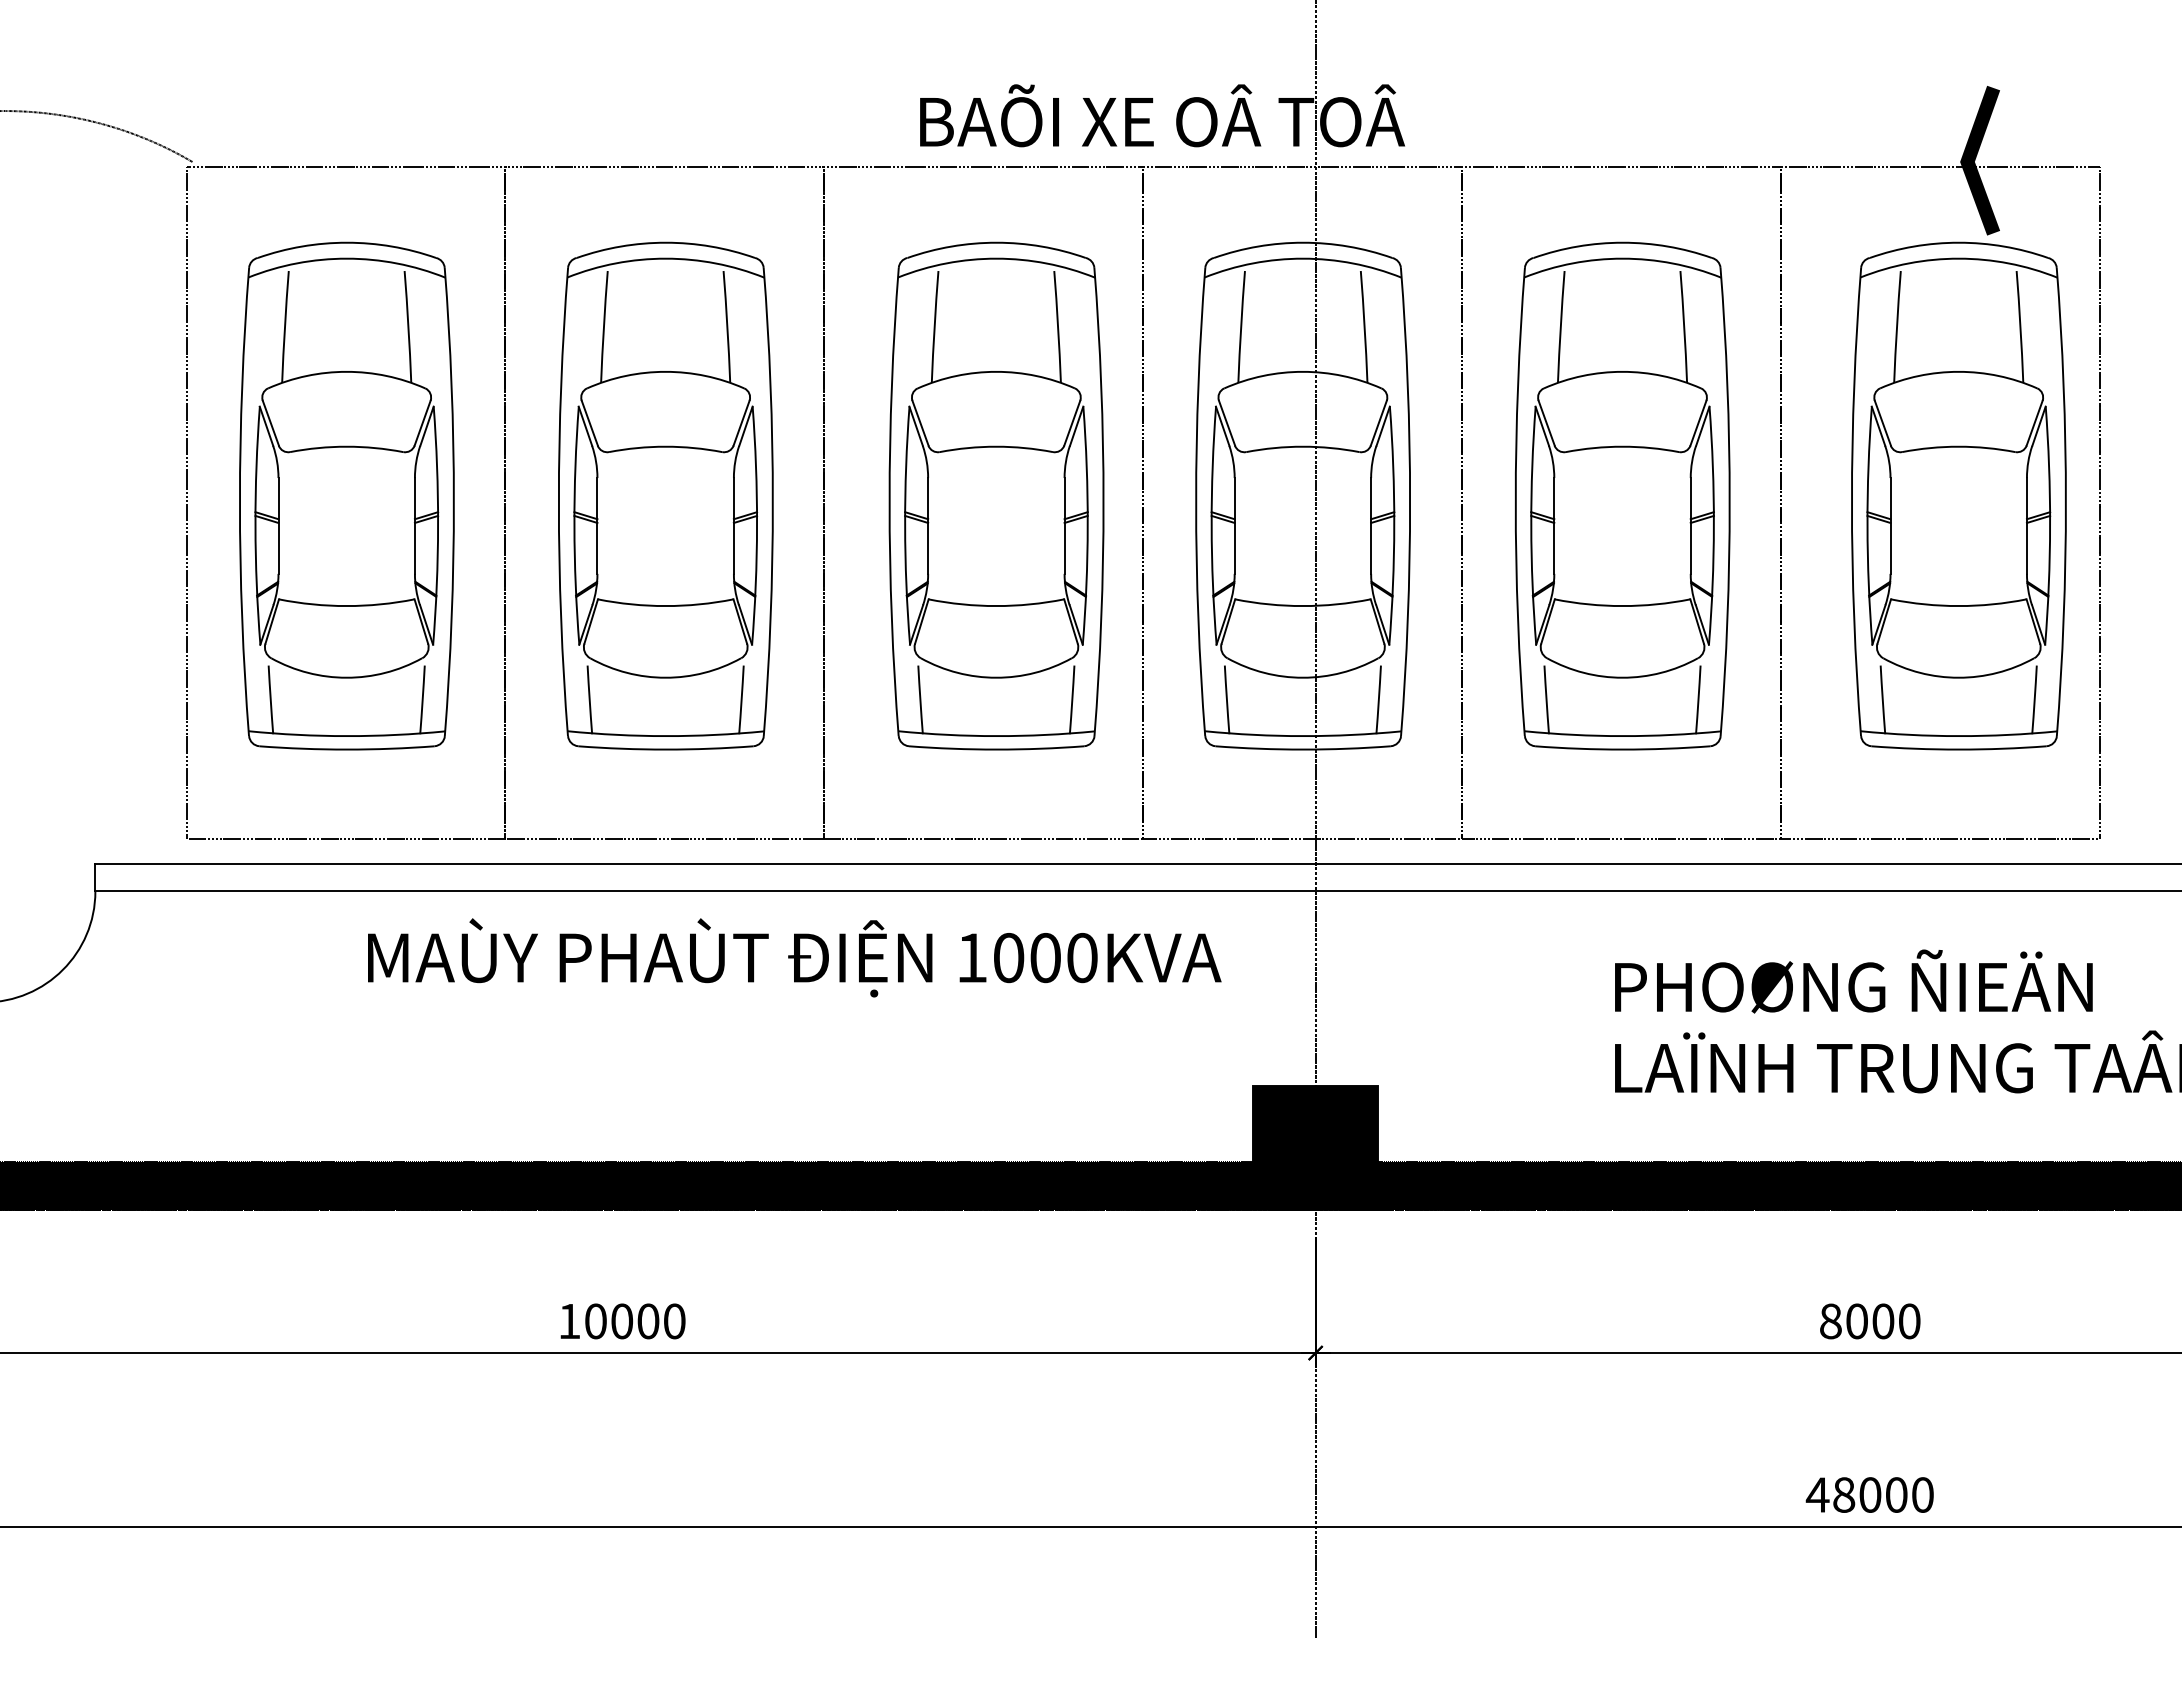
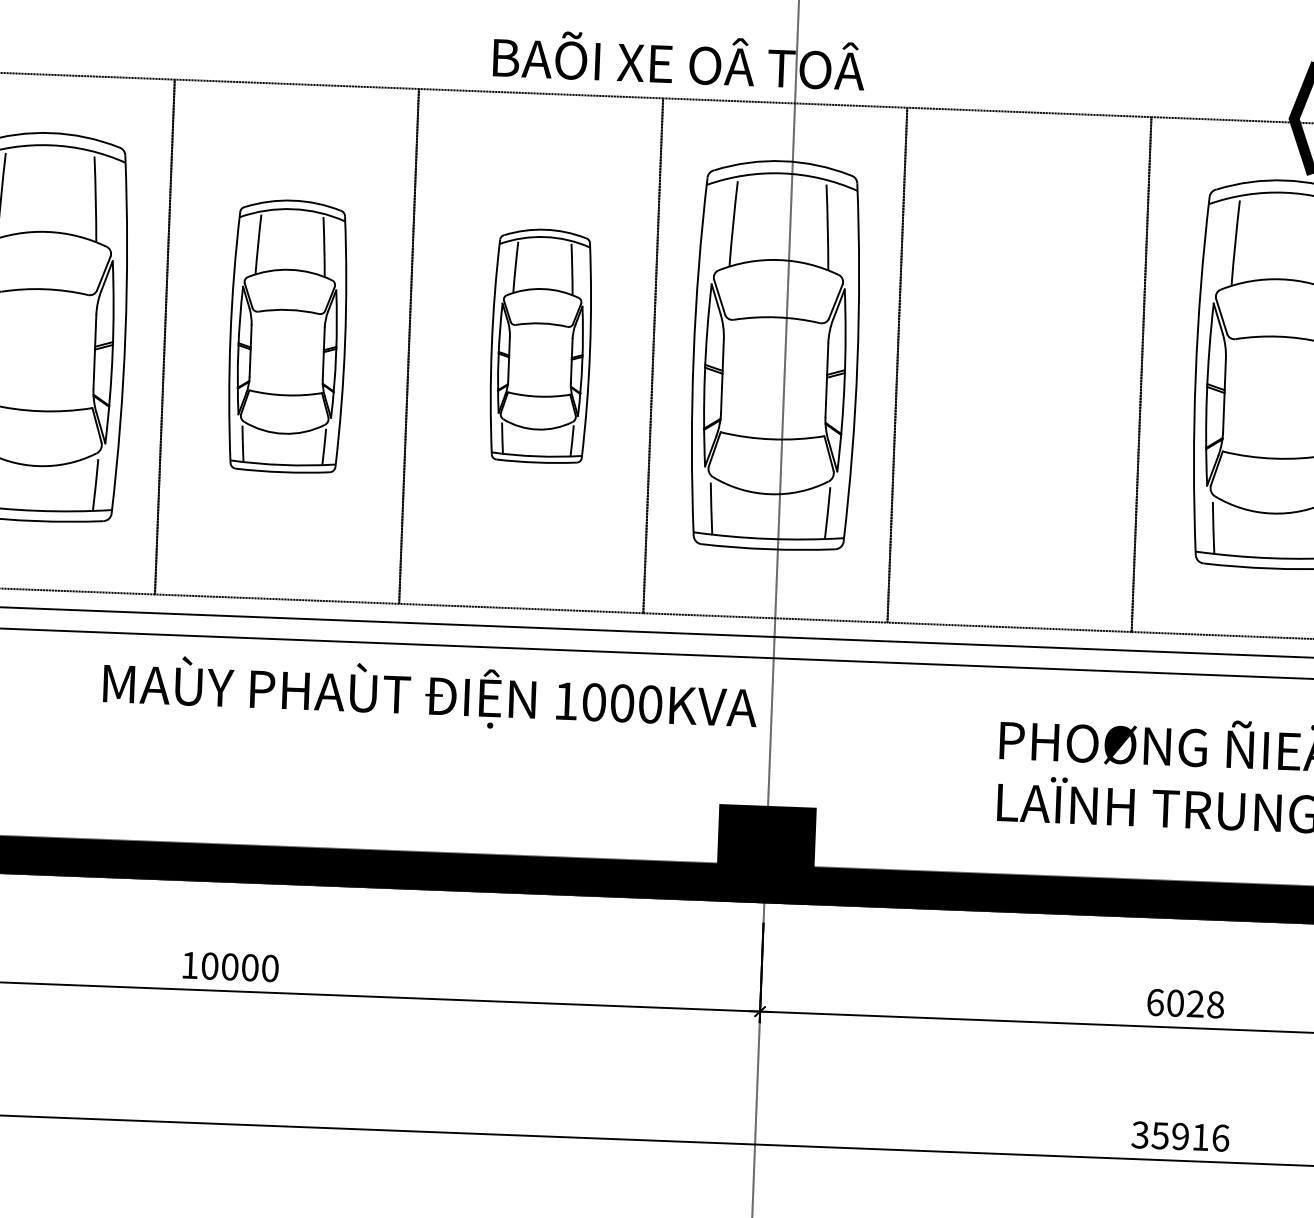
part: (665, 495) -> (287, 335), size x0.7
part: (996, 495) -> (541, 345), size x0.6
part: (1622, 495) -> (1020, 364), removed
text: (794, 957) -> (430, 695), moved
text: (1870, 1321) -> (1185, 1003), 8000 -> 6028
text: (1869, 1494) -> (1179, 1136), 48000 -> 35916

